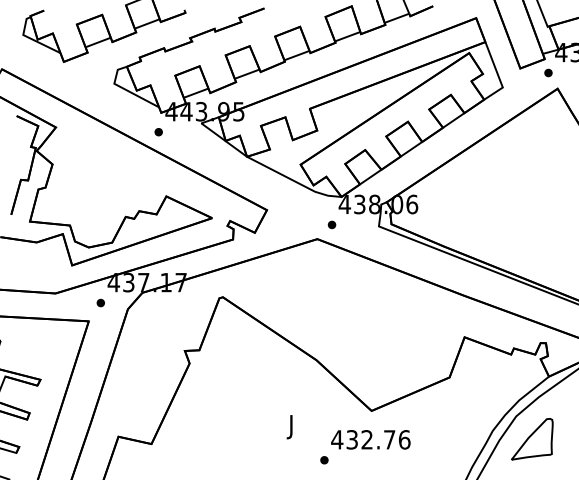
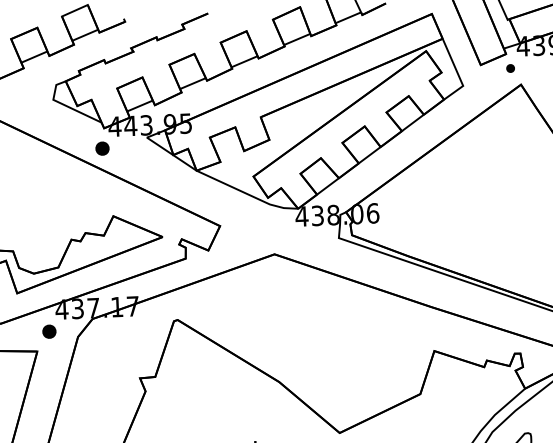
part: (158, 132) -> (102, 149), size x1.6
part: (331, 224) -> (288, 238), removed
part: (100, 302) -> (48, 331), size x1.6

